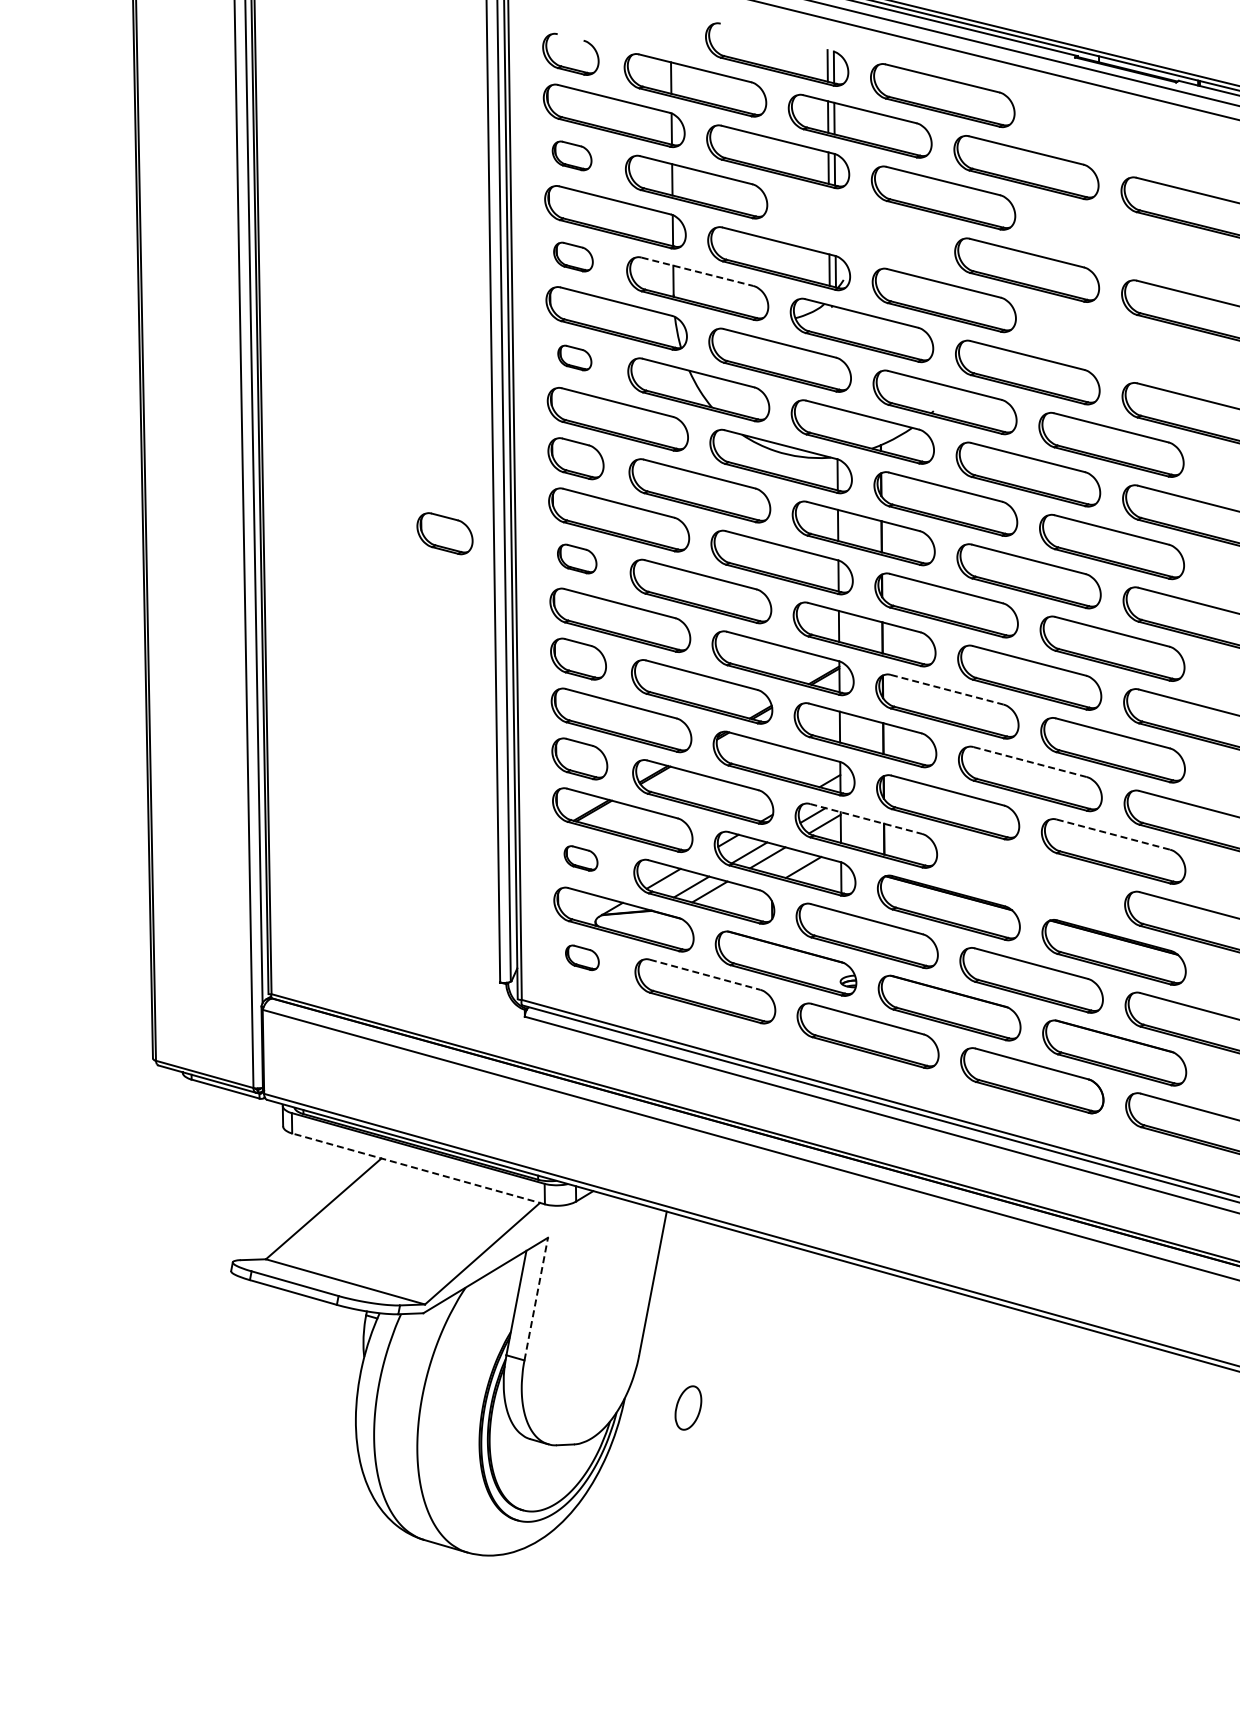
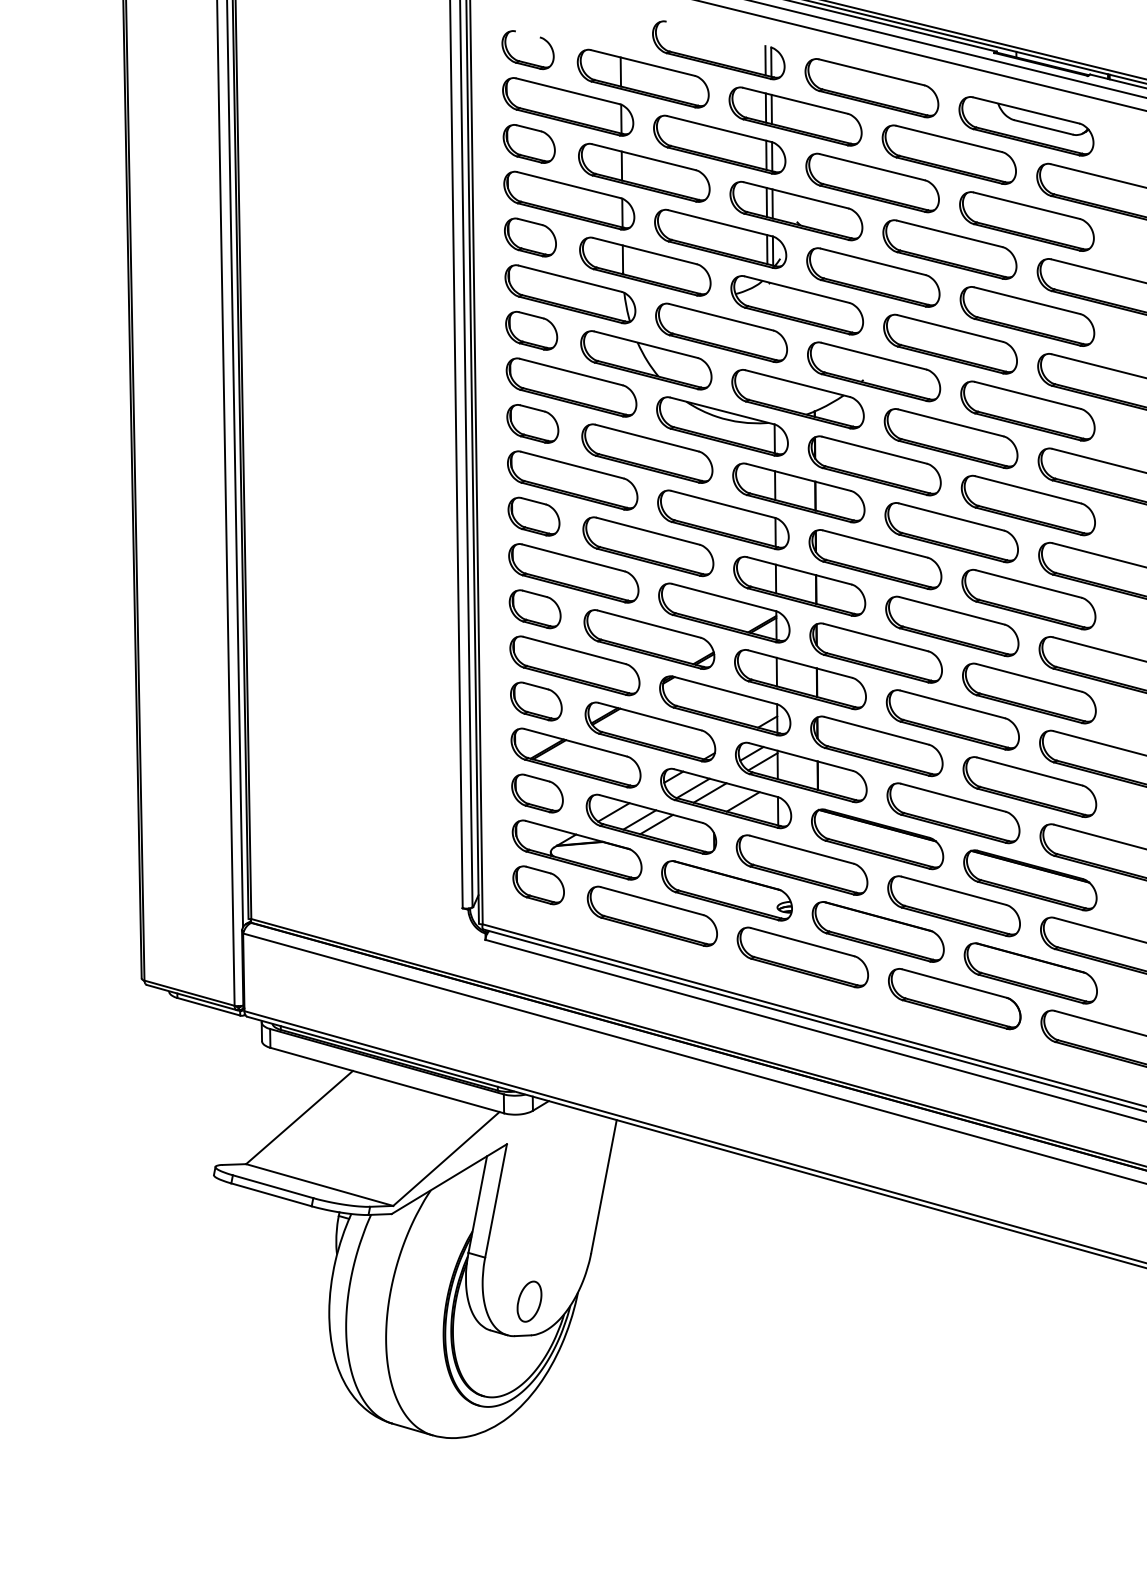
part: (1109, 136) -> (1026, 126), added
part: (571, 155) -> (528, 143), size x1.43
part: (860, 228) -> (795, 211), added
part: (1110, 239) -> (1027, 221), added
part: (573, 256) -> (530, 236), size x1.43
line: (697, 271) -> (645, 250), dashed -> solid
part: (1110, 342) -> (1027, 316), added
part: (574, 357) -> (531, 330), size x1.67
part: (444, 533) -> (411, 493), removed
part: (576, 558) -> (533, 516), size x1.43
line: (947, 689) -> (876, 637), dashed -> solid
line: (1030, 762) -> (953, 704), dashed -> solid
line: (866, 818) -> (801, 756), dashed -> solid
line: (1113, 834) -> (1029, 771), dashed -> solid
part: (580, 858) -> (536, 793), size x1.67
part: (1030, 879) -> (953, 812), added
part: (582, 957) -> (538, 885), size x1.67
line: (705, 974) -> (652, 900), dashed -> solid
line: (418, 1168) -> (387, 1080), dashed -> solid
line: (536, 1298) -> (496, 1200), dashed -> solid
part: (688, 1407) -> (529, 1301), moved

